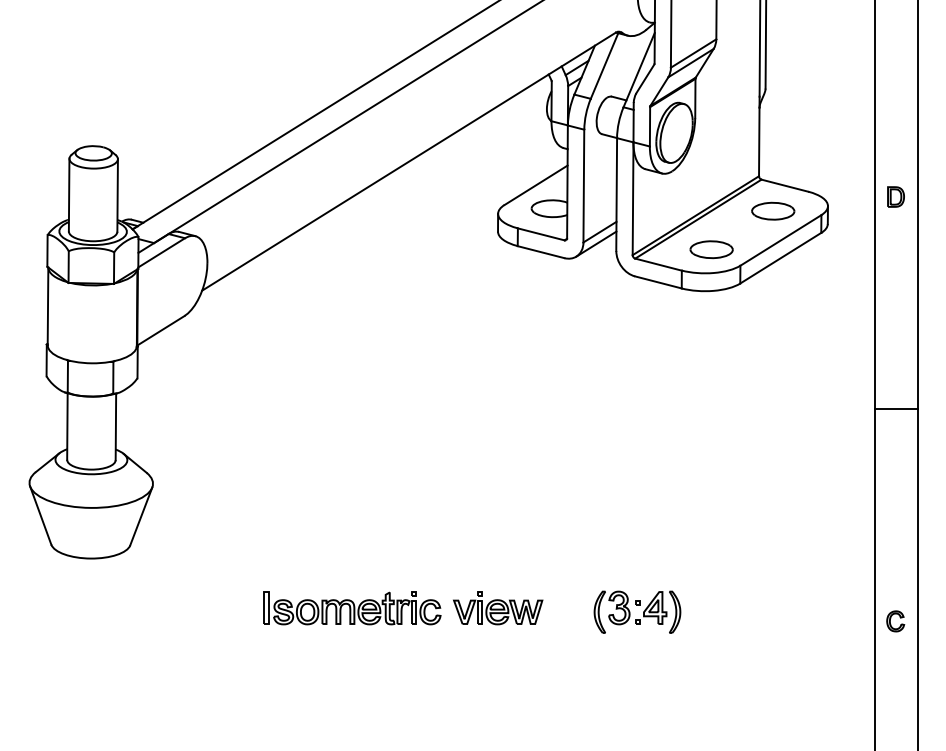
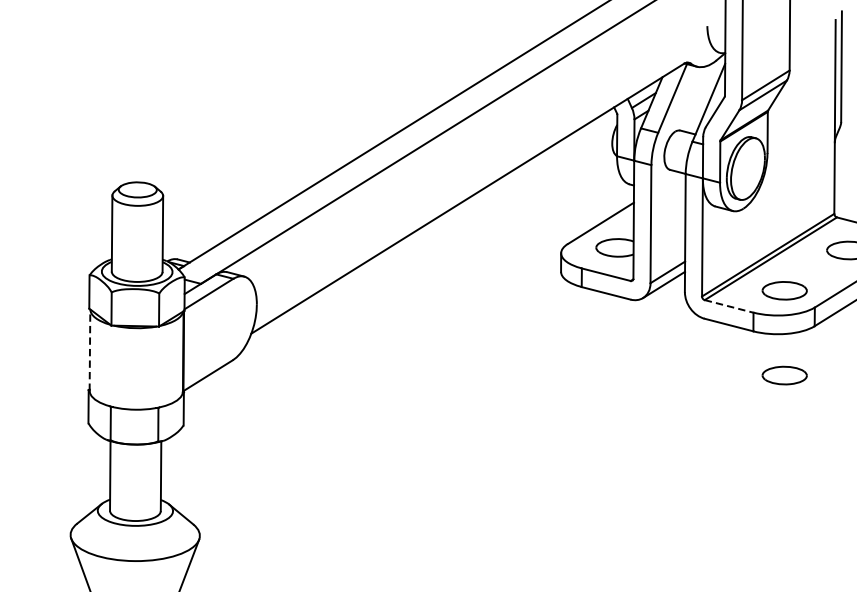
line: (659, 264) -> (730, 306), solid -> dashed
line: (48, 306) -> (90, 350), solid -> dashed
part: (711, 330) -> (784, 375), added

